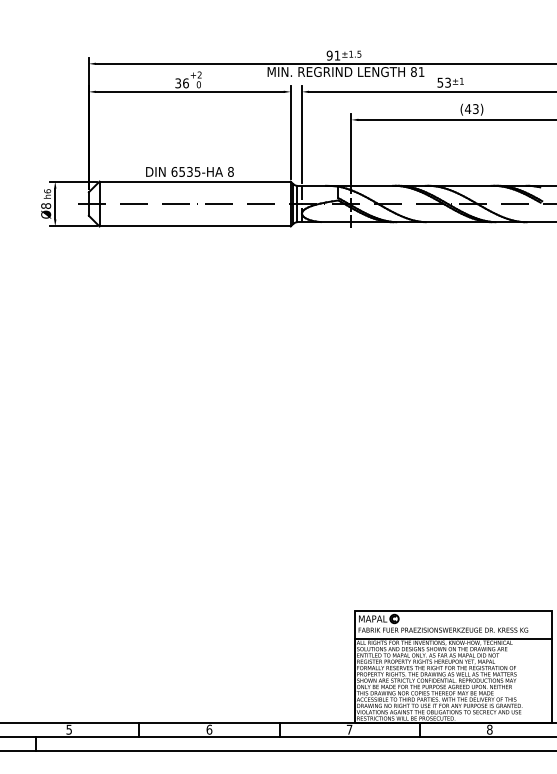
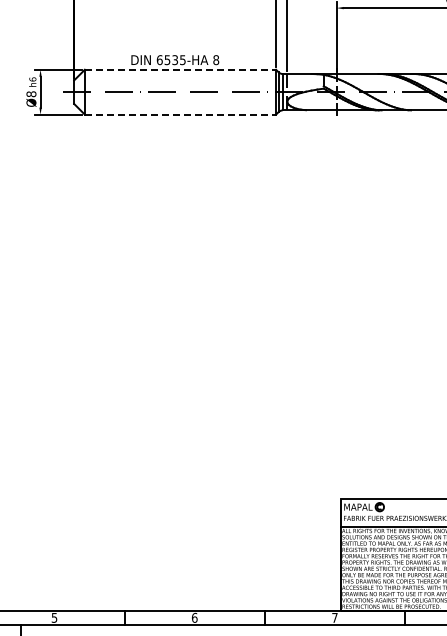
line: (195, 181) -> (180, 69), solid -> dashed
line: (195, 226) -> (180, 114), solid -> dashed

